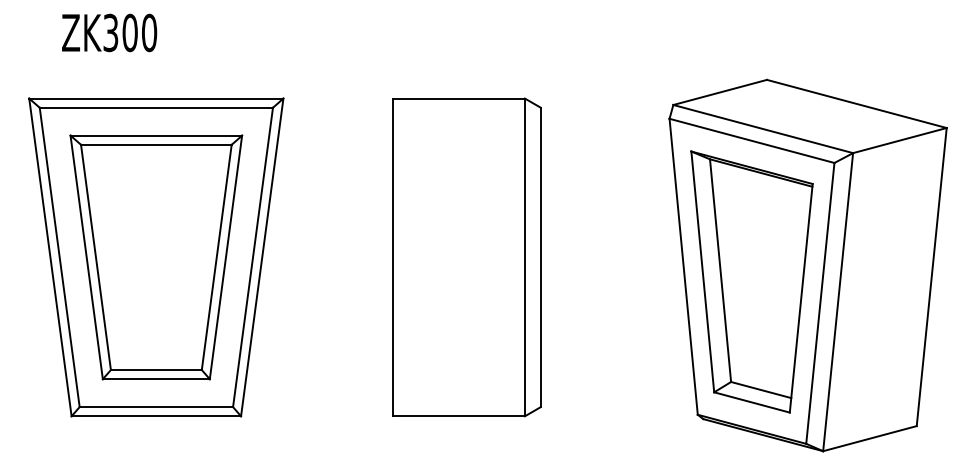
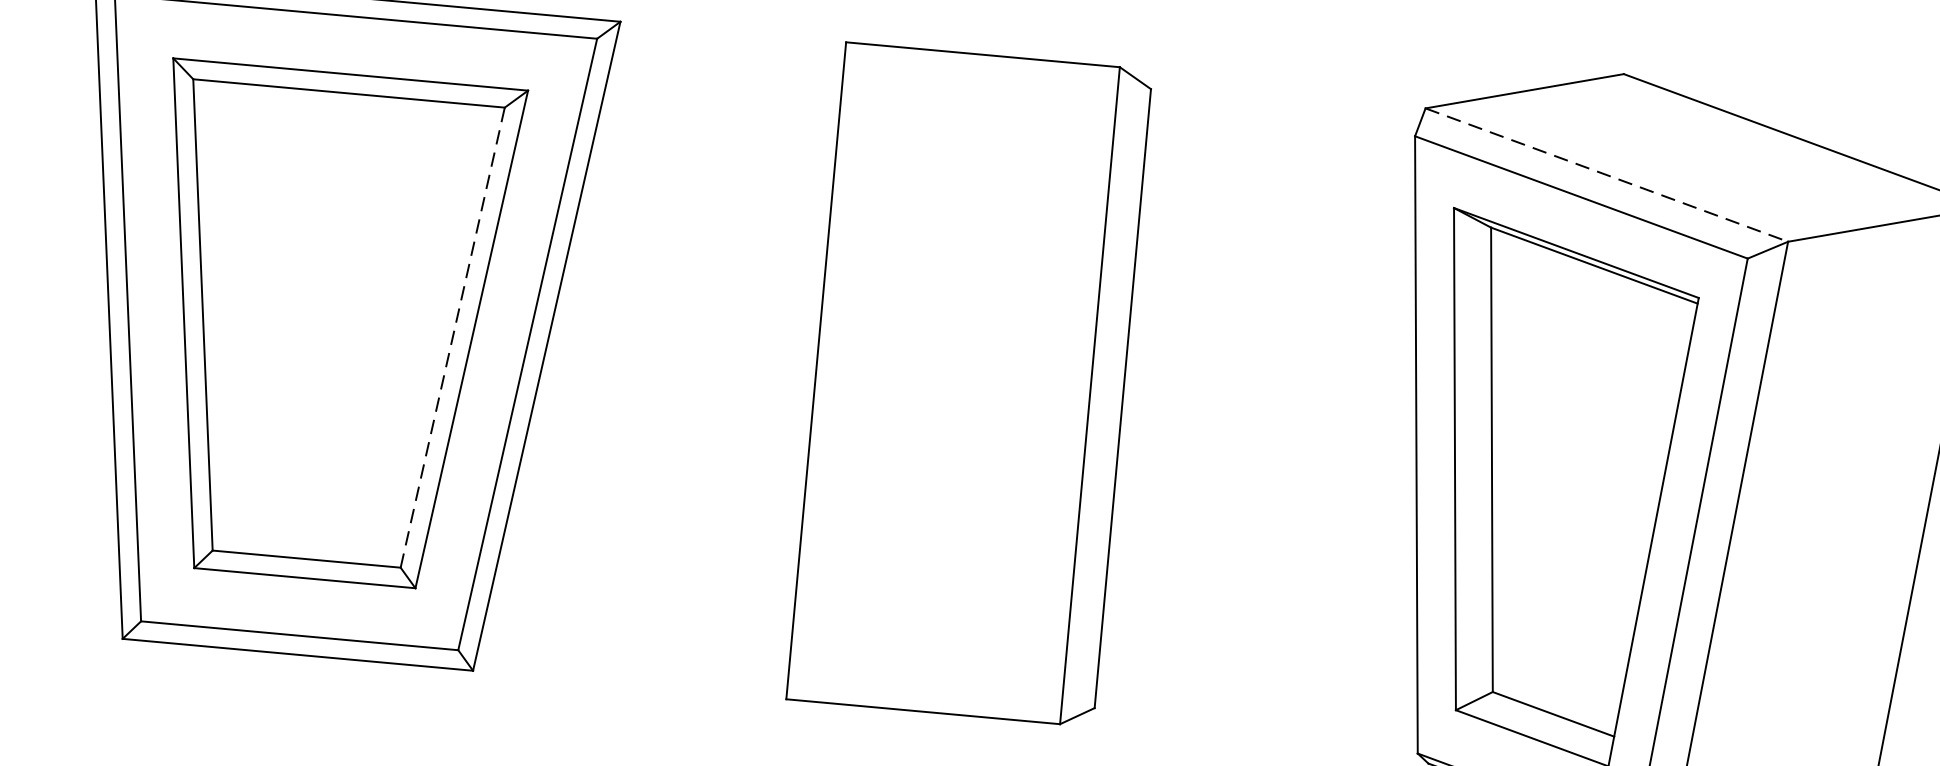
line: (763, 129) -> (1607, 176), solid -> dashed
line: (216, 257) -> (452, 337), solid -> dashed

